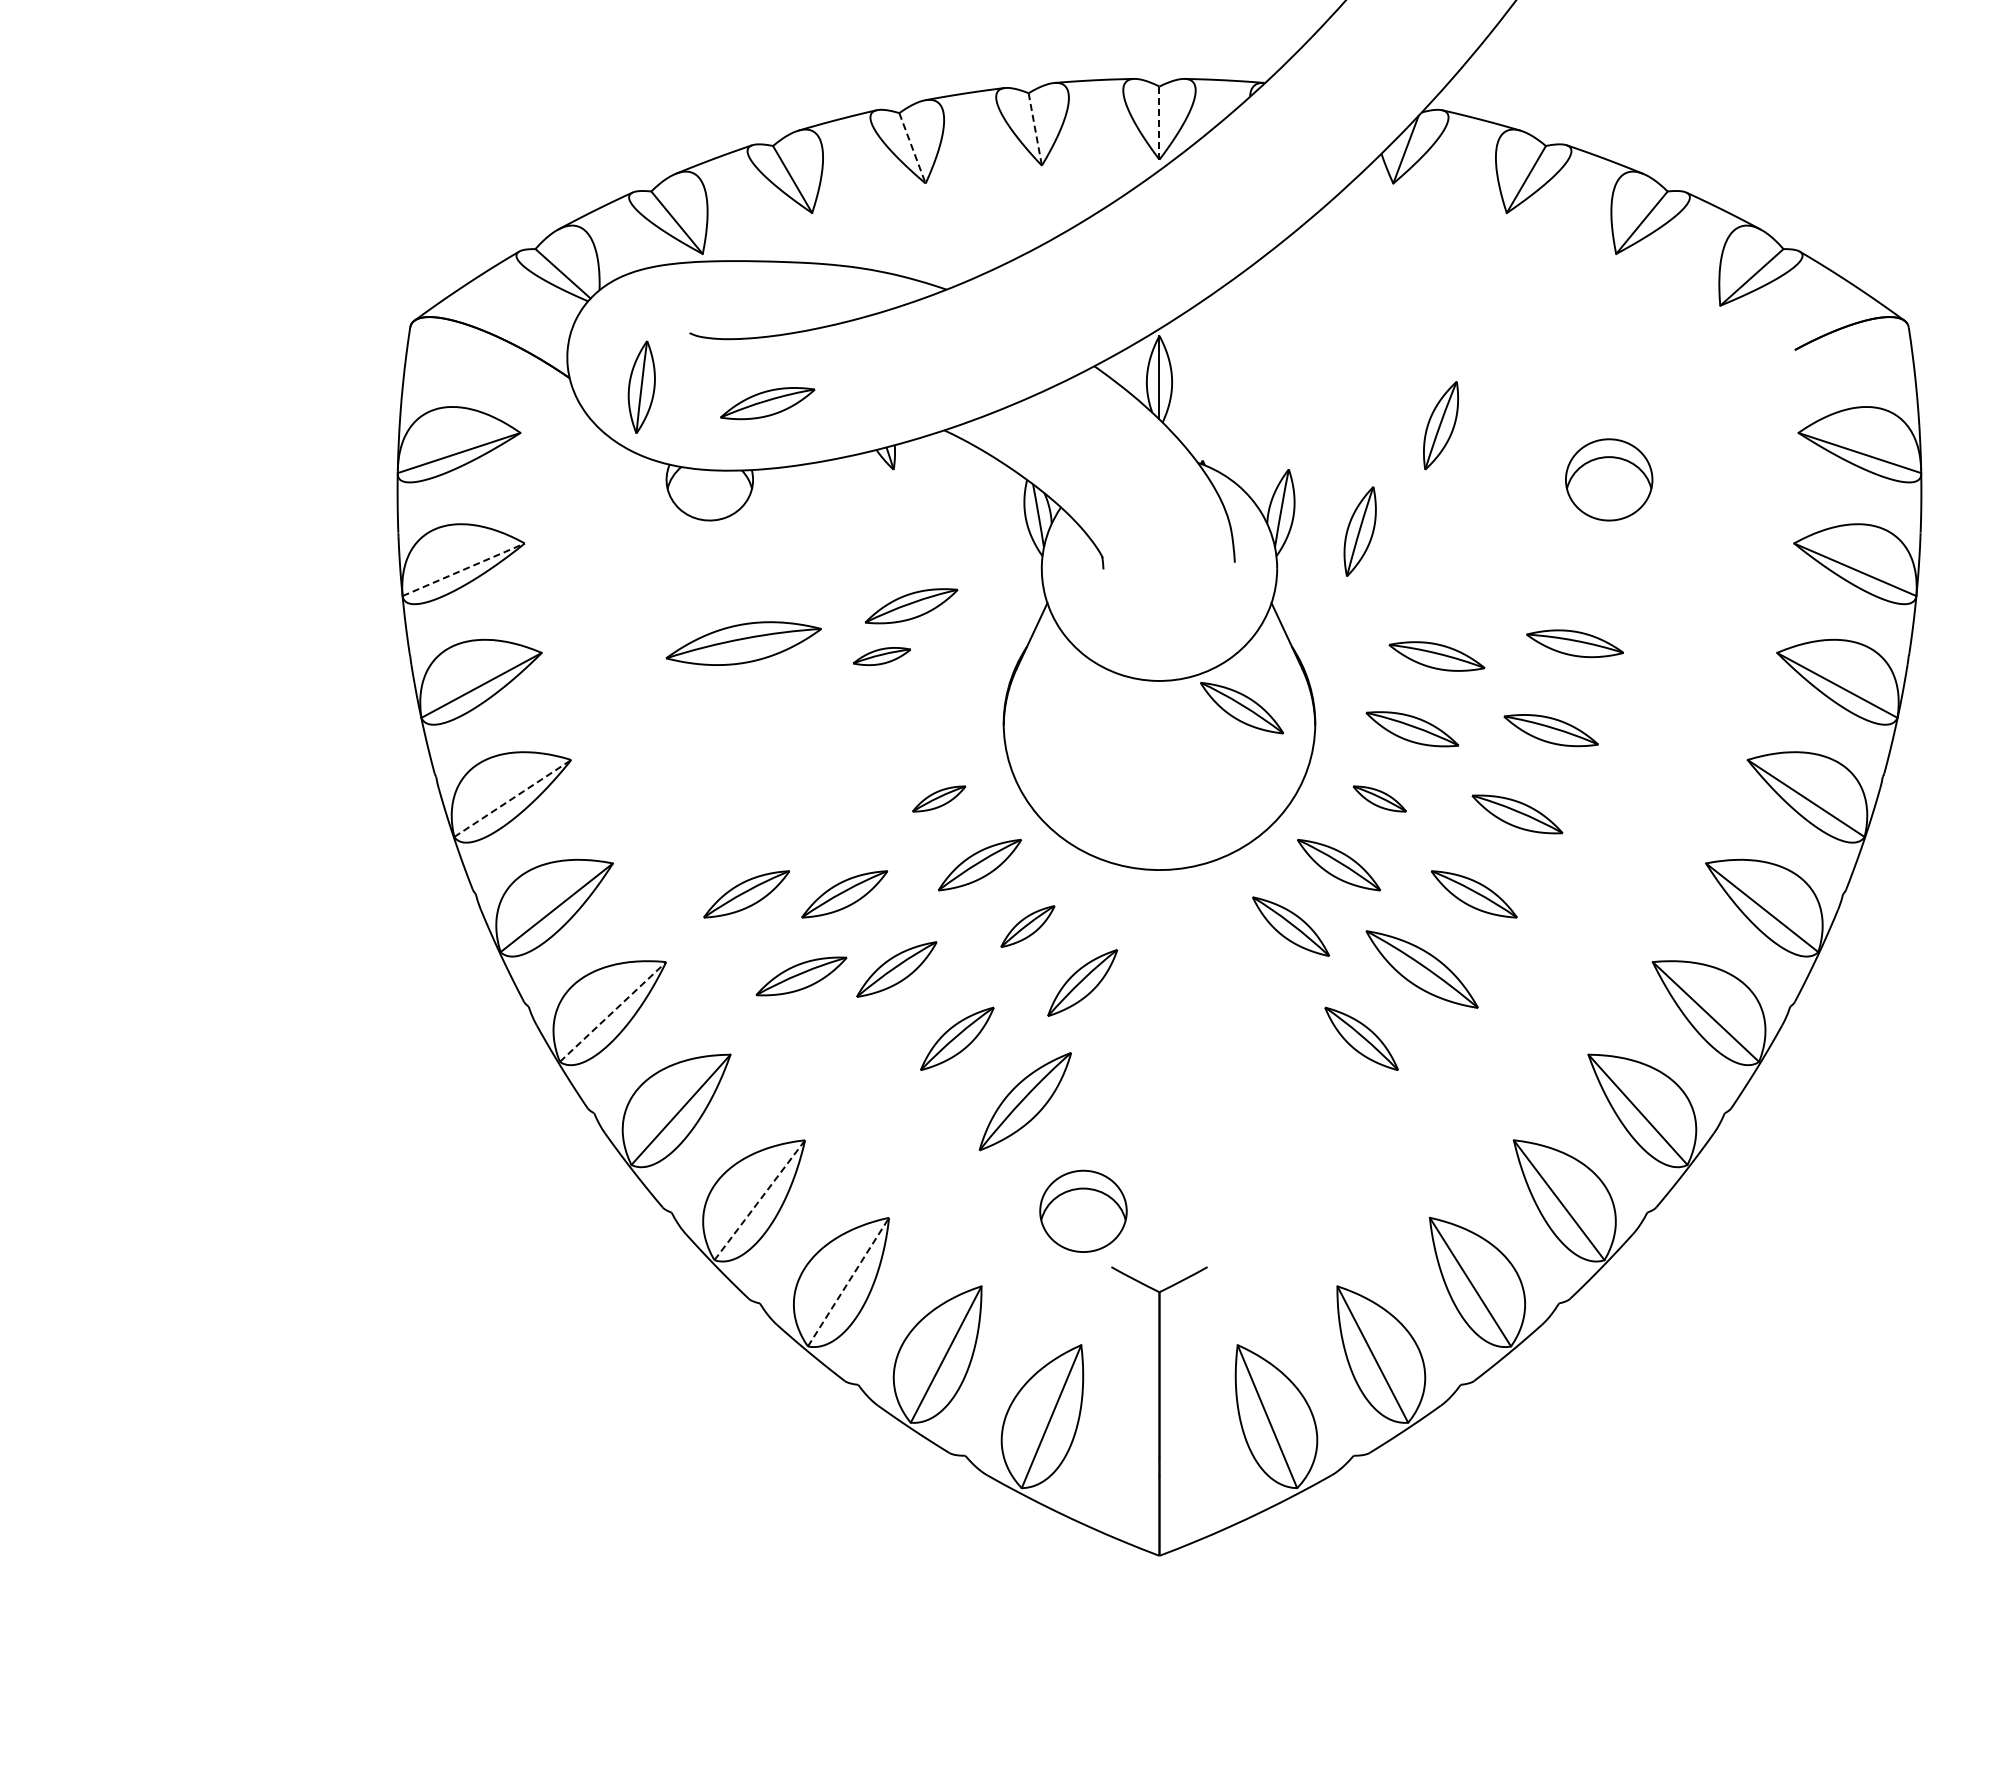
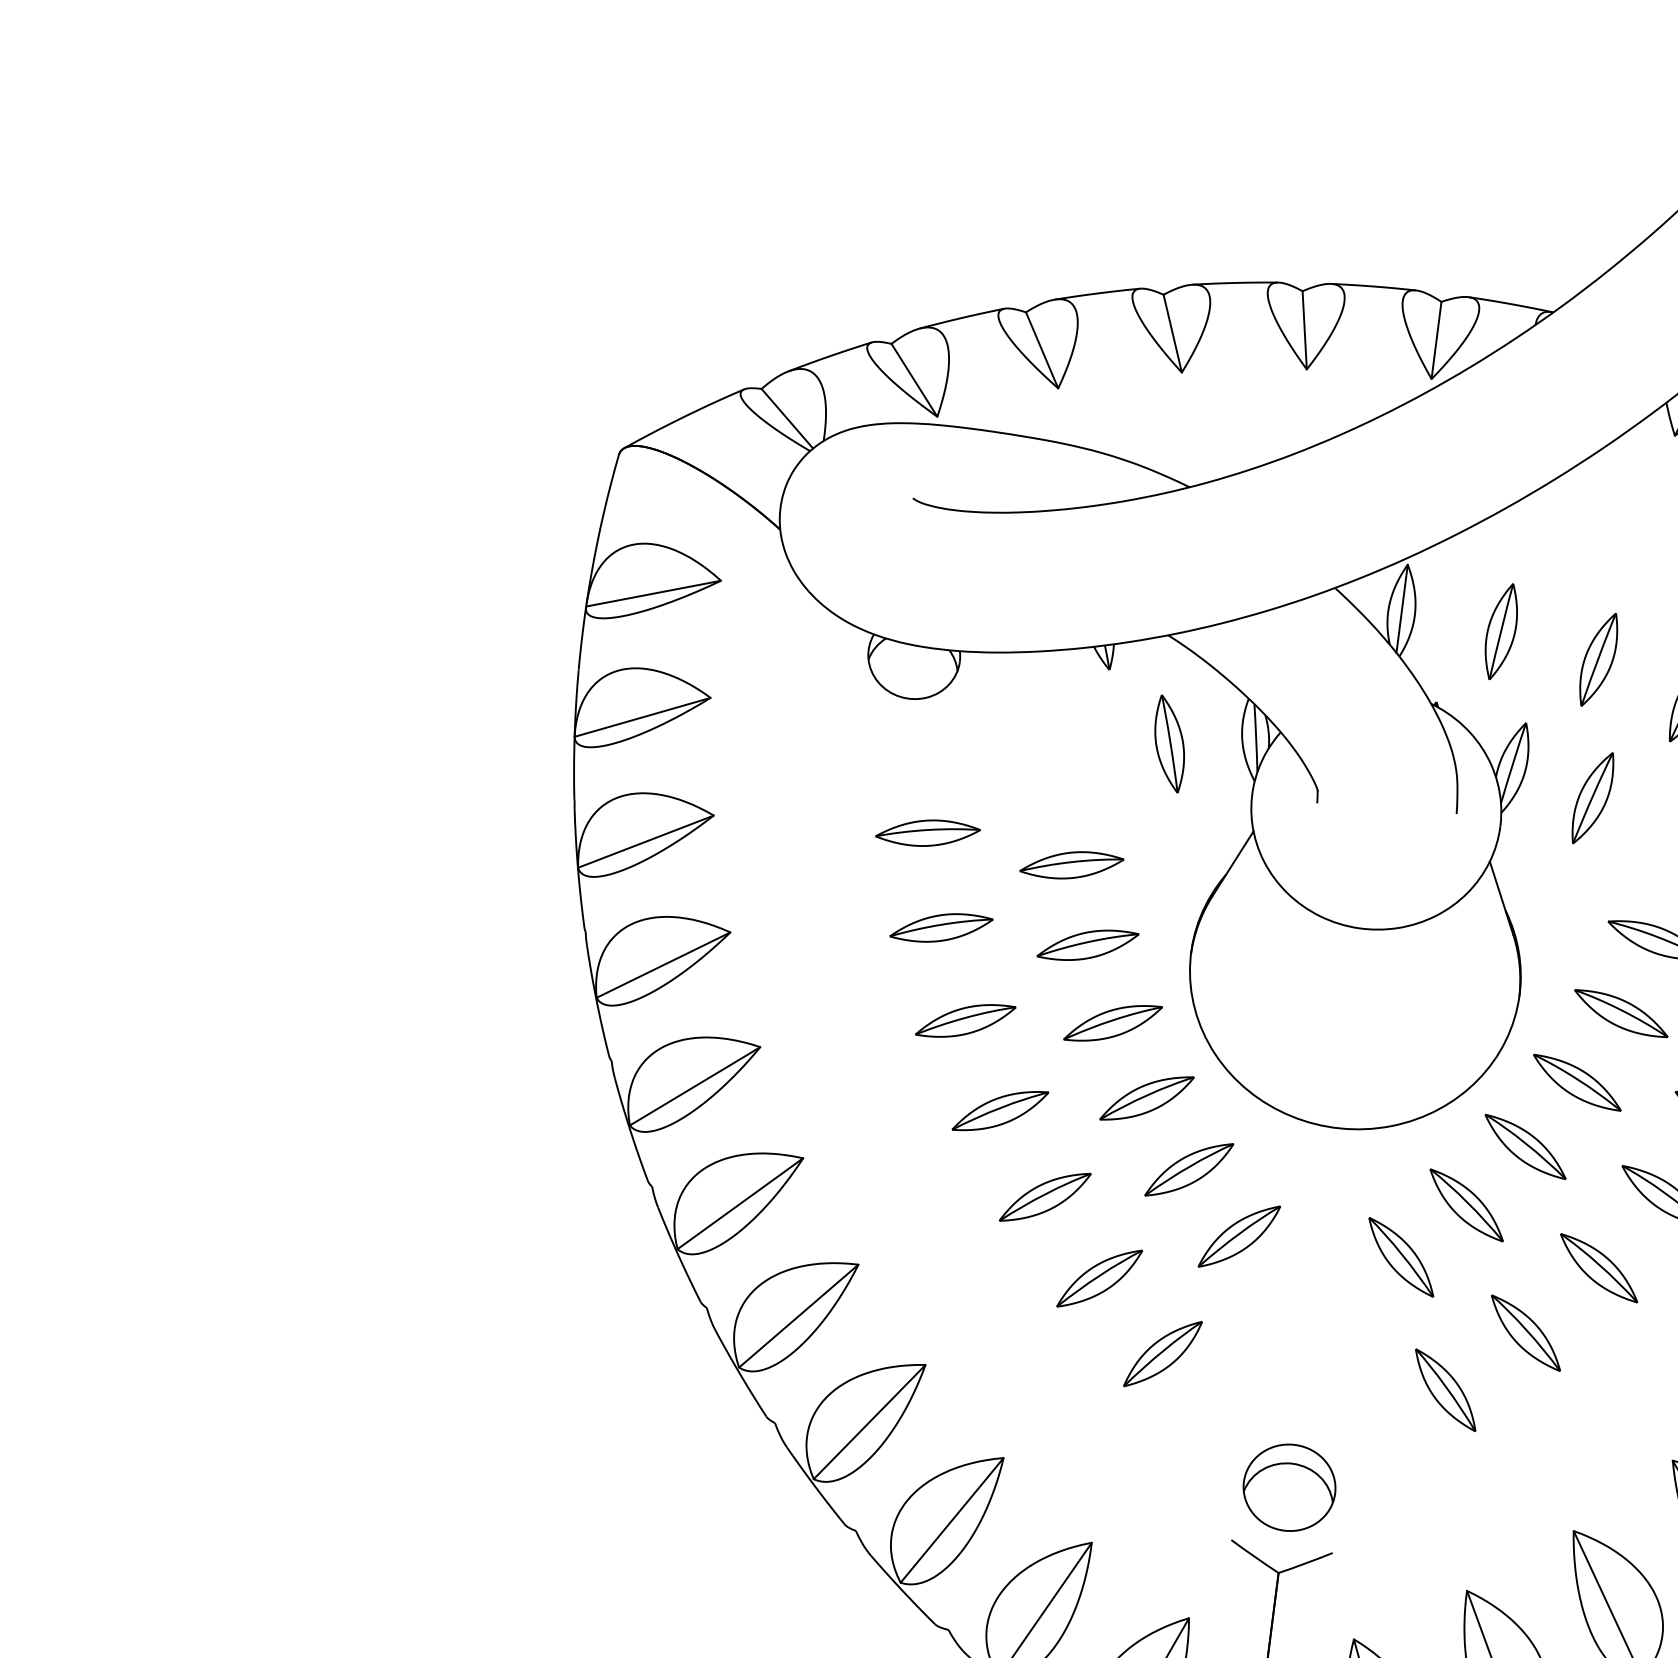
line: (1159, 123) -> (1436, 340), dashed -> solid
line: (1035, 129) -> (1304, 330), dashed -> solid
line: (912, 148) -> (1172, 333), dashed -> solid
part: (641, 386) -> (1501, 630), moved
part: (1348, 401) -> (1598, 659), added
part: (767, 403) -> (941, 927), moved
part: (958, 531) -> (1169, 743), added
line: (463, 569) -> (642, 717), dashed -> solid
part: (911, 606) -> (1087, 945), moved
part: (743, 643) -> (927, 832), size x0.62
part: (881, 656) -> (1071, 865), size x1.67
part: (1241, 708) -> (1443, 968), removed
line: (513, 798) -> (664, 965), dashed -> solid
part: (938, 798) -> (1112, 1022), size x1.67
part: (1379, 798) -> (1577, 1082), size x1.67
part: (746, 894) -> (896, 1097), removed
part: (1027, 926) -> (1188, 1169), size x1.43
part: (1421, 969) -> (1598, 1268), size x0.71
part: (801, 976) -> (965, 1020), moved
part: (1235, 982) -> (1400, 1256), added
line: (613, 1011) -> (740, 1203), dashed -> solid
part: (1025, 1101) -> (1163, 1353), size x0.71
part: (1293, 1101) -> (1445, 1390), added
line: (760, 1199) -> (870, 1421), dashed -> solid
part: (1083, 1210) -> (1289, 1486), moved
line: (848, 1281) -> (952, 1519), dashed -> solid

